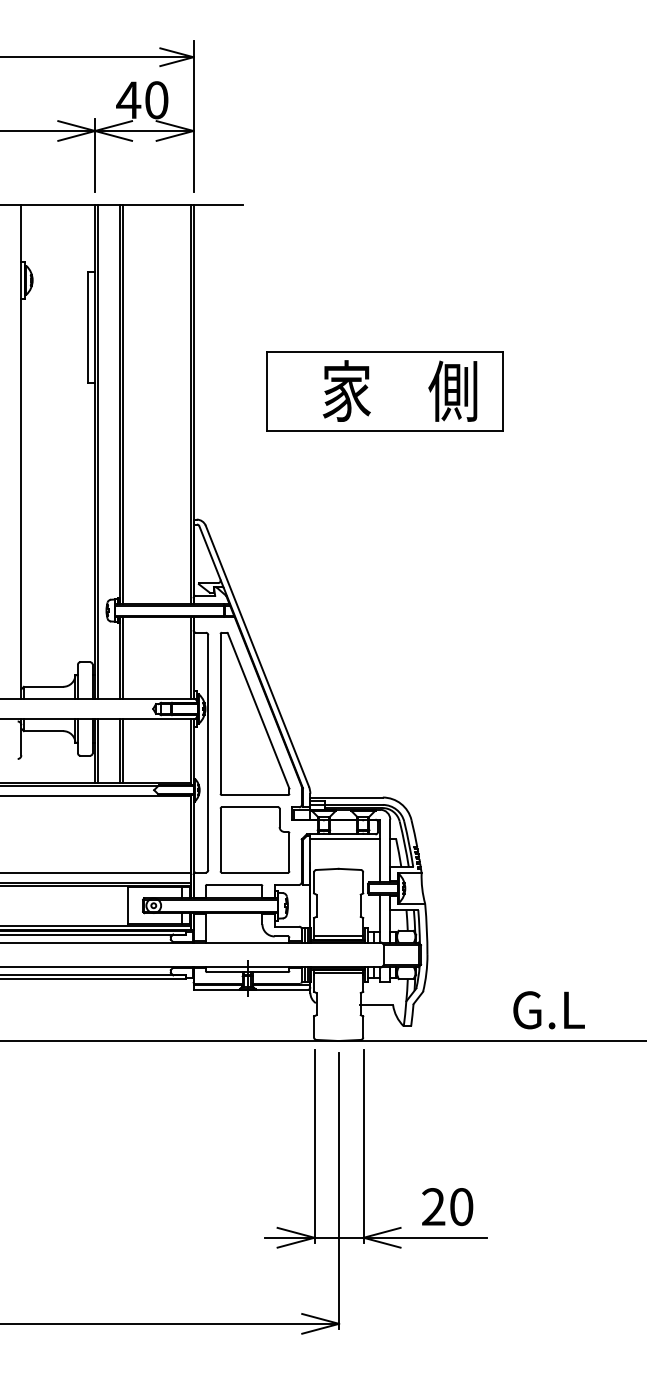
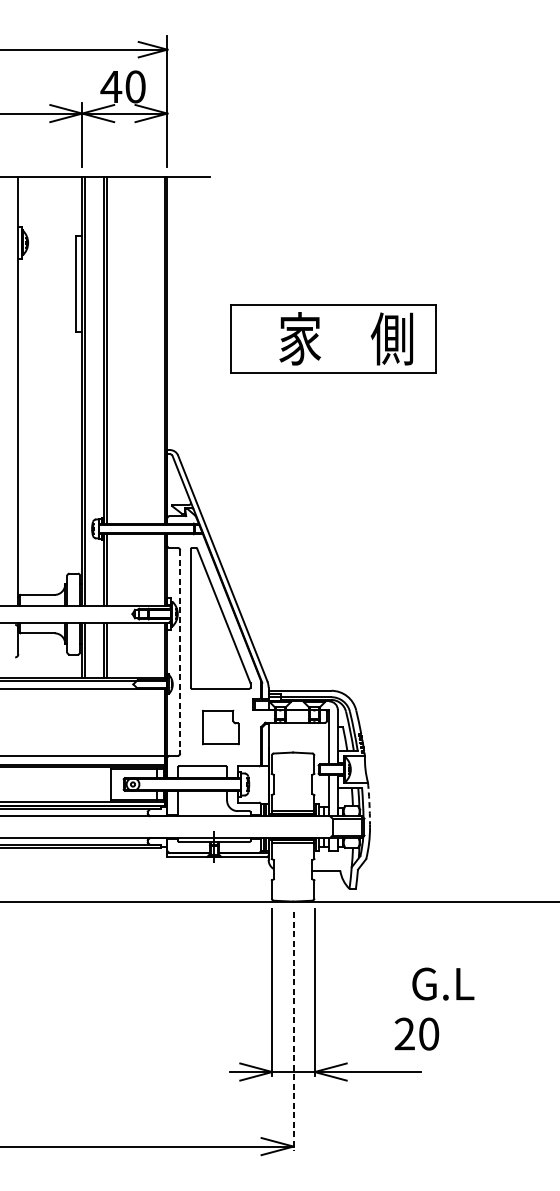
line: (208, 753) -> (180, 652), solid -> dashed
part: (254, 839) -> (220, 727), size x0.6
line: (345, 839) -> (299, 727), removed
arc: (426, 929) -> (369, 805), solid -> dashed
text: (548, 1010) -> (442, 984), moved
line: (339, 1191) -> (293, 1031), solid -> dashed
text: (447, 1207) -> (416, 1034), moved

